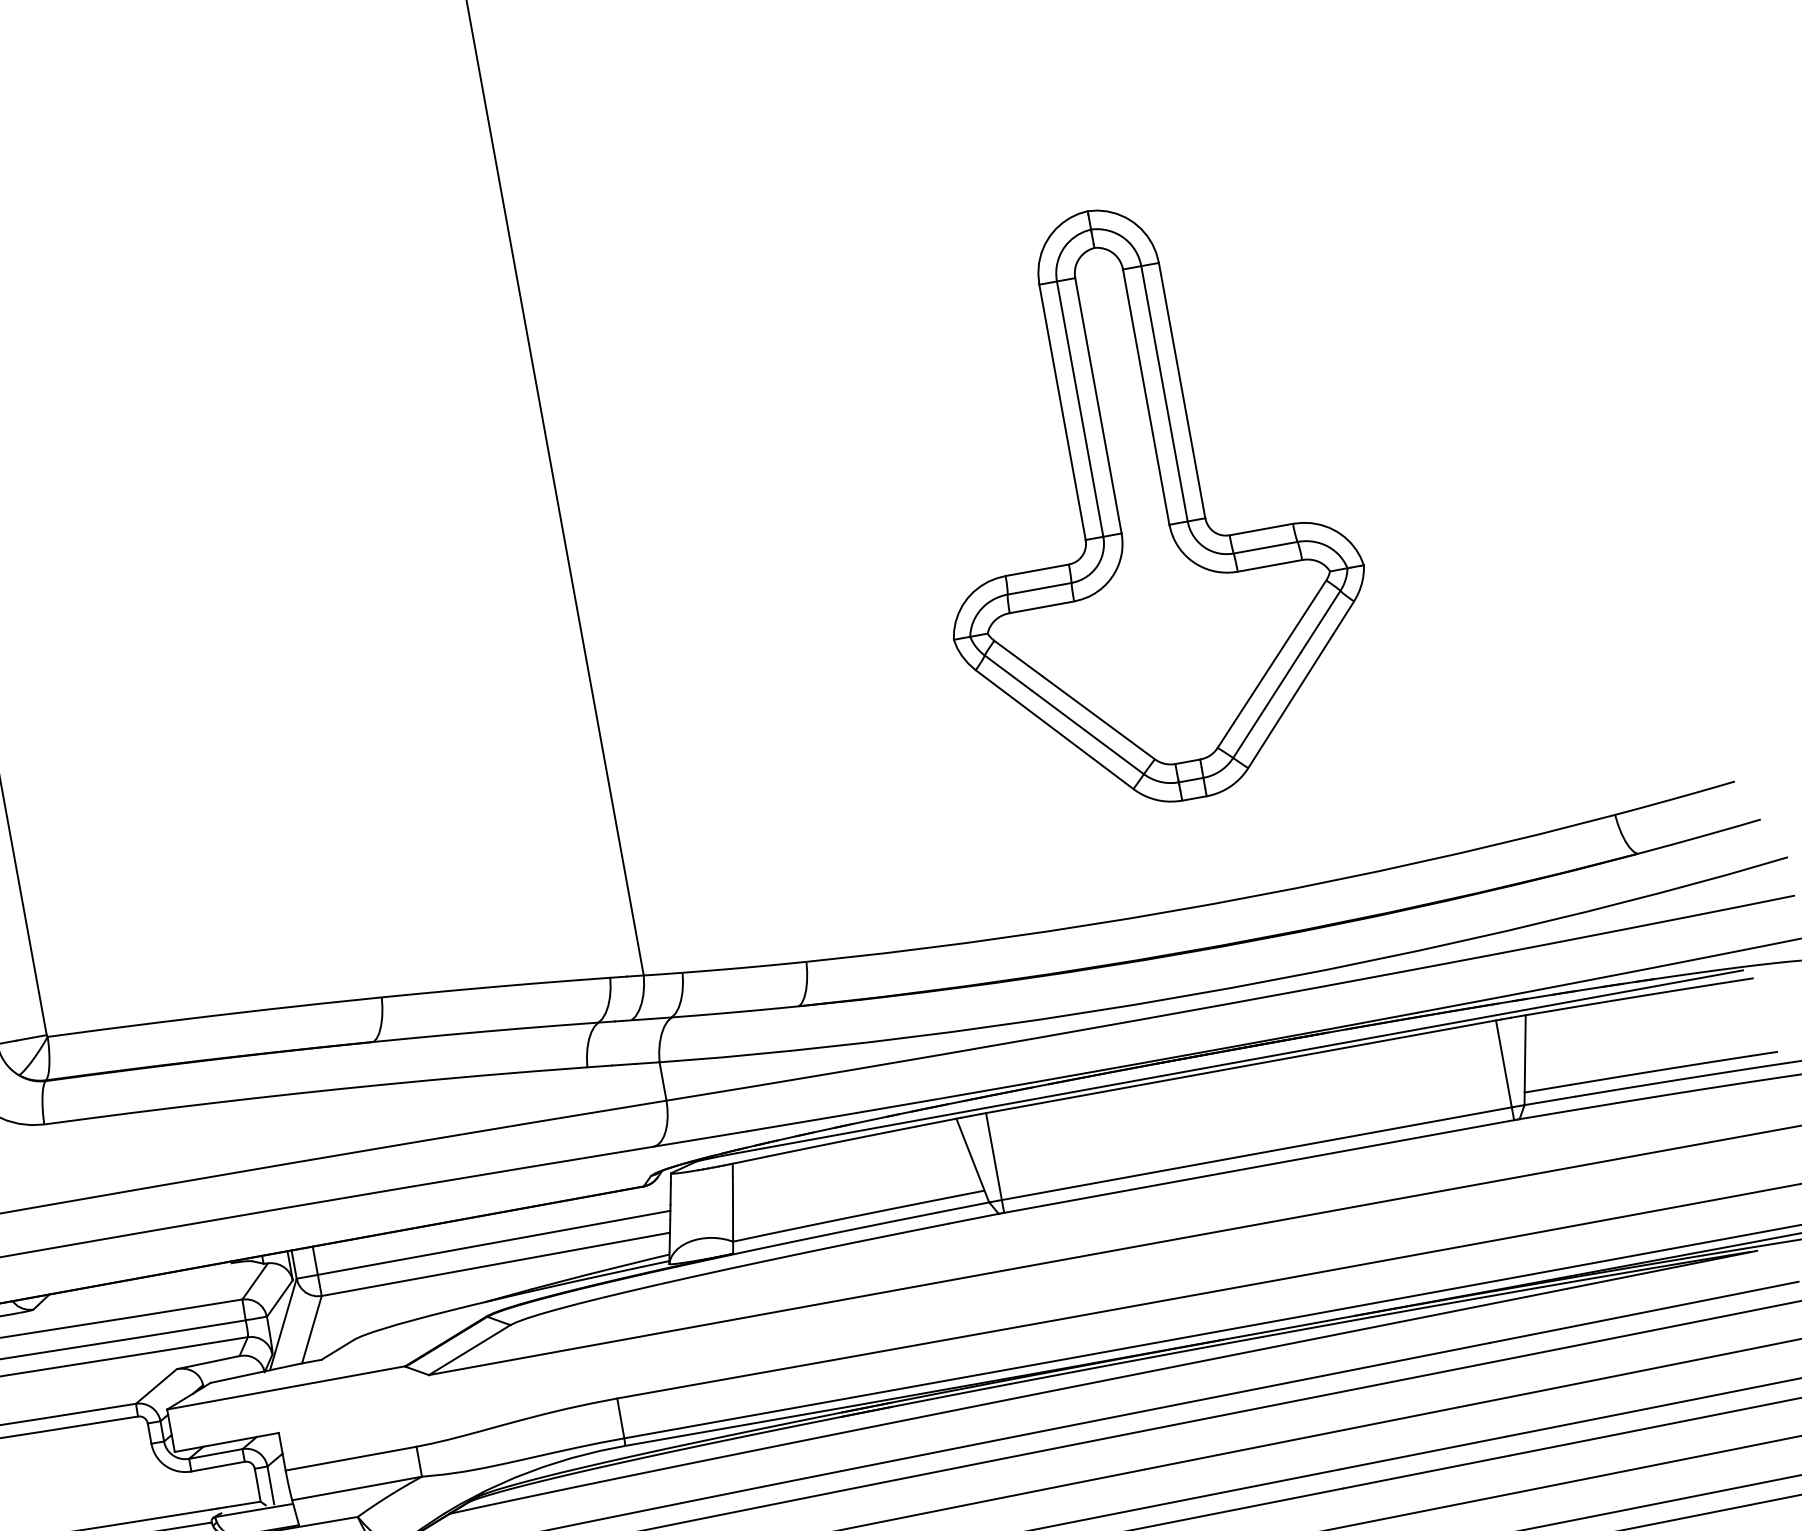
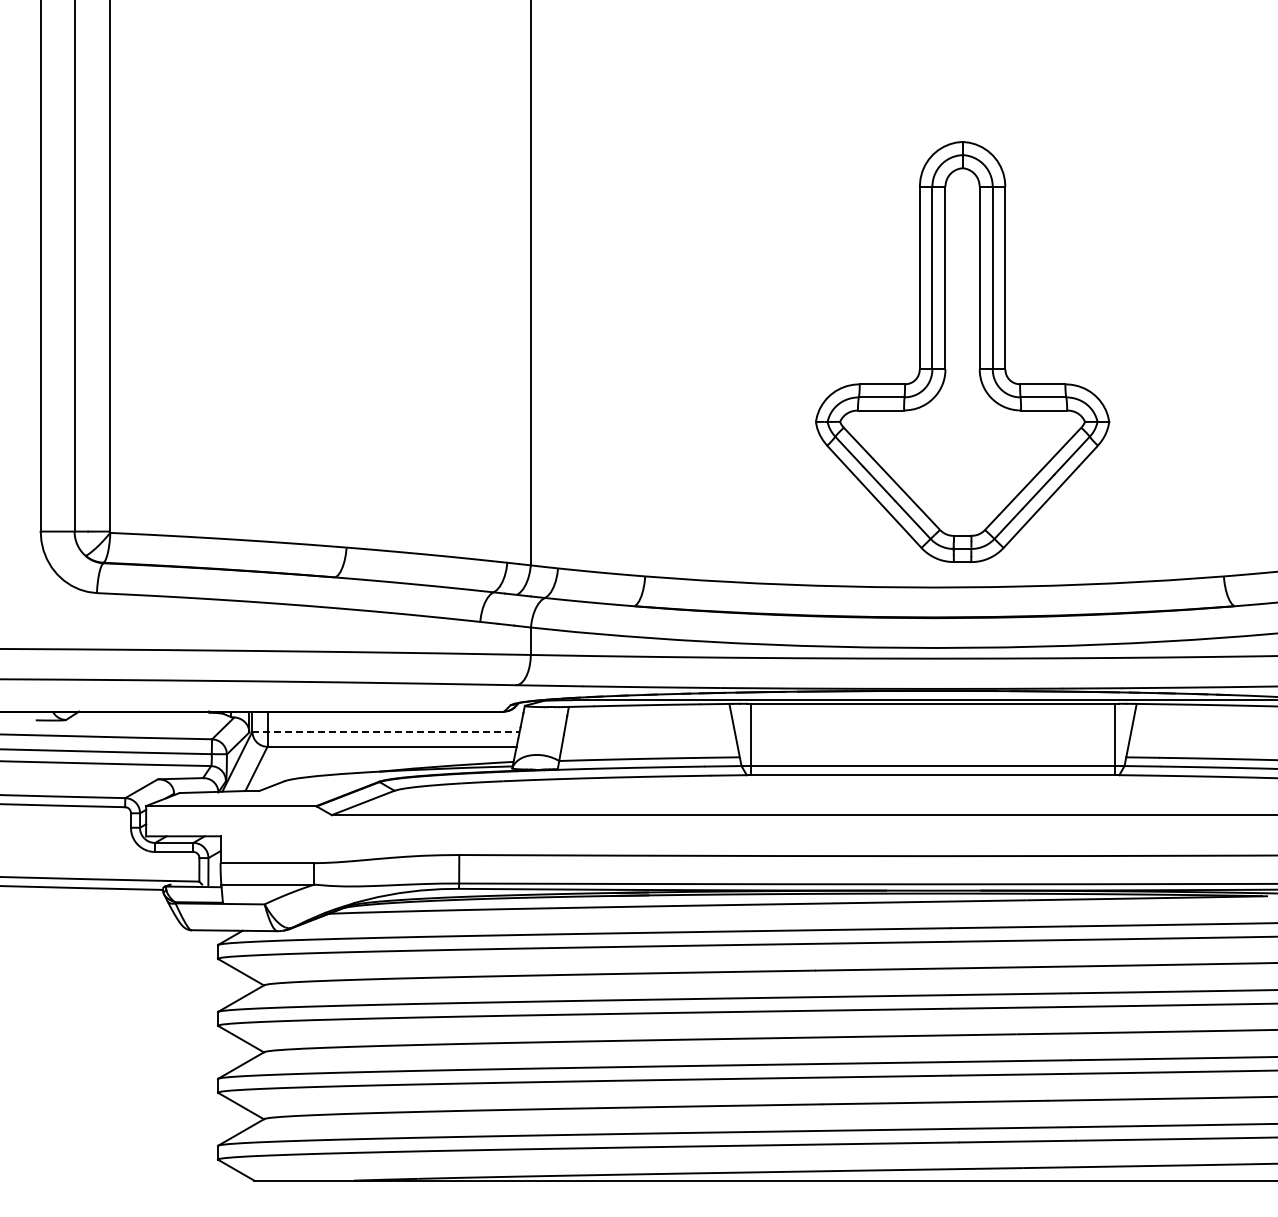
part: (1140, 504) -> (962, 351), moved
line: (484, 1244) -> (386, 731), solid -> dashed

